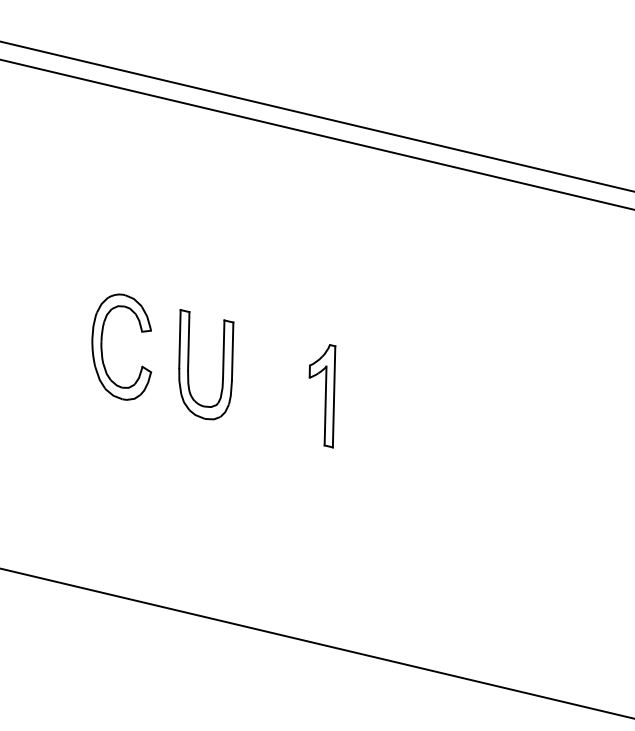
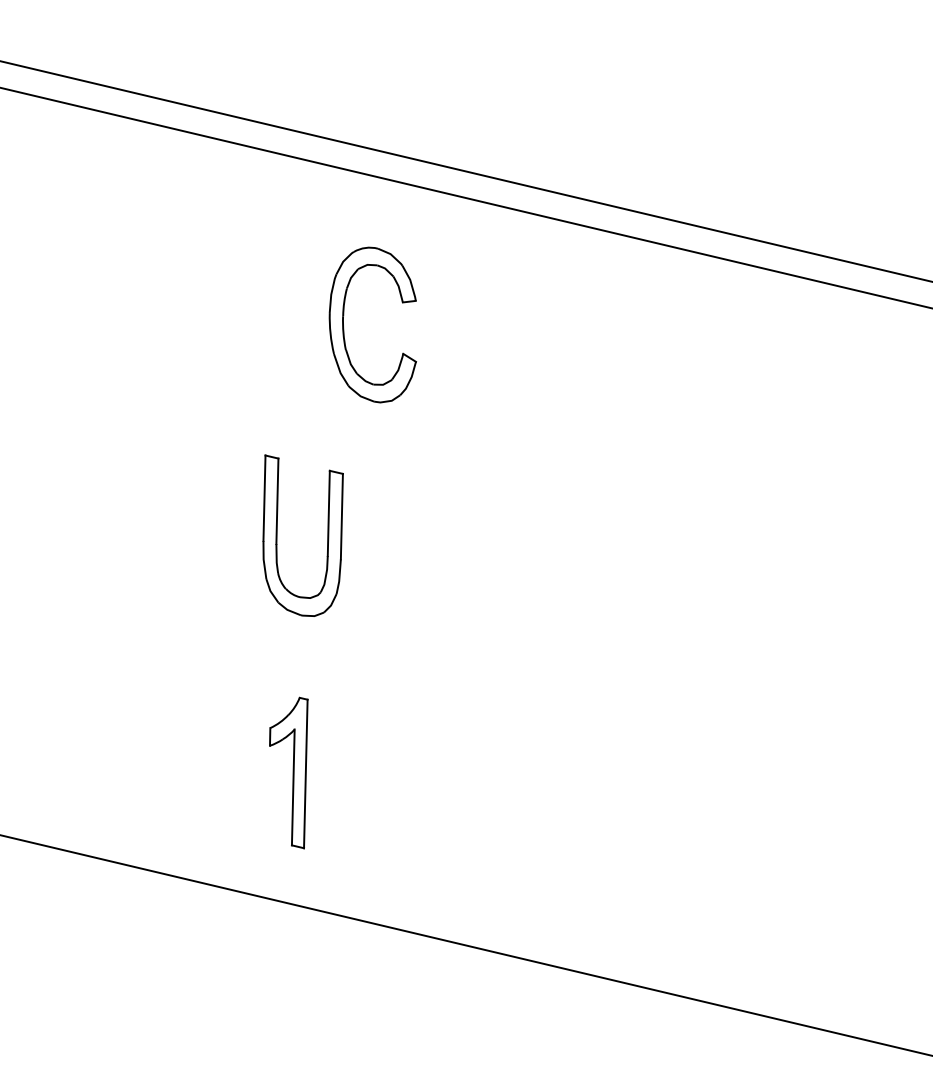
part: (102, 346) -> (344, 324), moved
part: (322, 396) -> (288, 773), moved

